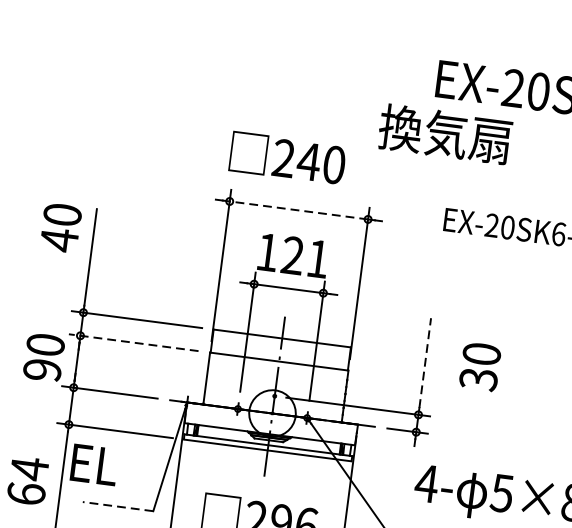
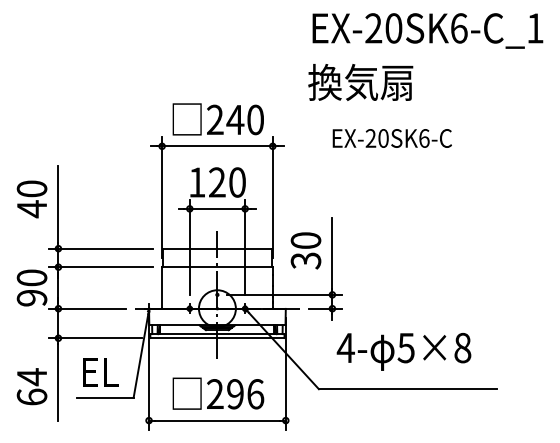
text: (444, 134) -> (360, 82), moved
text: (286, 158) -> (217, 119), moved
line: (297, 210) -> (216, 146), dashed -> solid
text: (60, 227) -> (31, 199), moved
text: (318, 258) -> (237, 182), 121 -> 120
line: (134, 343) -> (101, 267), dashed -> solid
line: (425, 363) -> (332, 253), dashed -> solid
text: (479, 366) -> (305, 250), moved
text: (94, 465) -> (100, 372), moved
line: (116, 506) -> (104, 397), dashed -> solid

